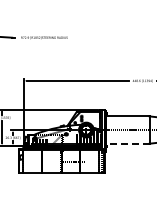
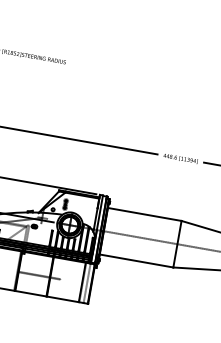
line: (127, 143) -> (135, 260), dashed -> solid

